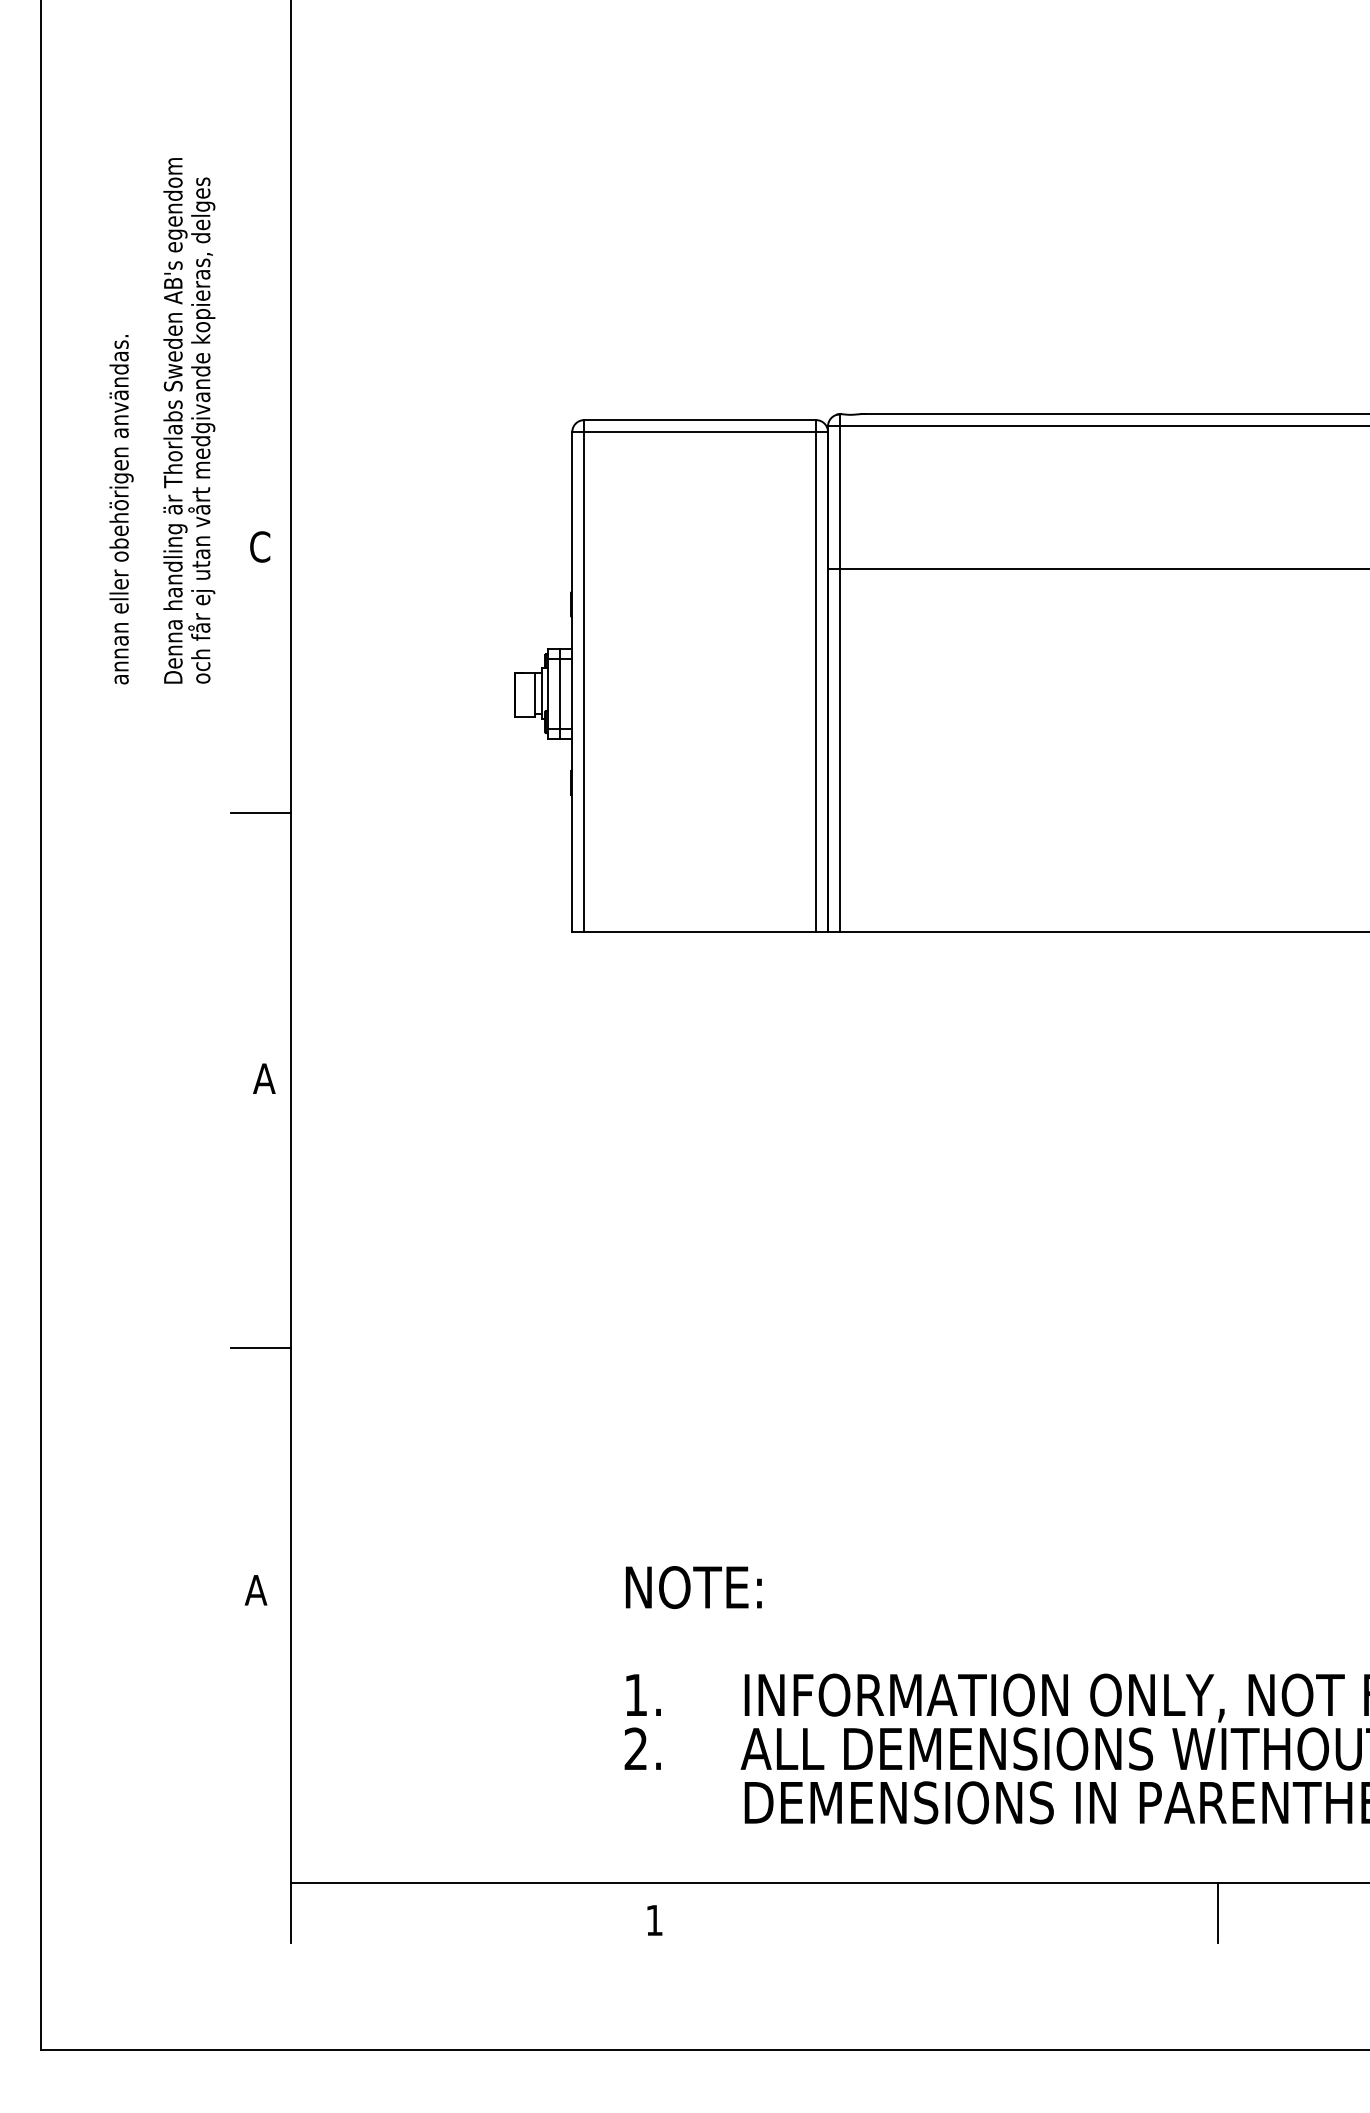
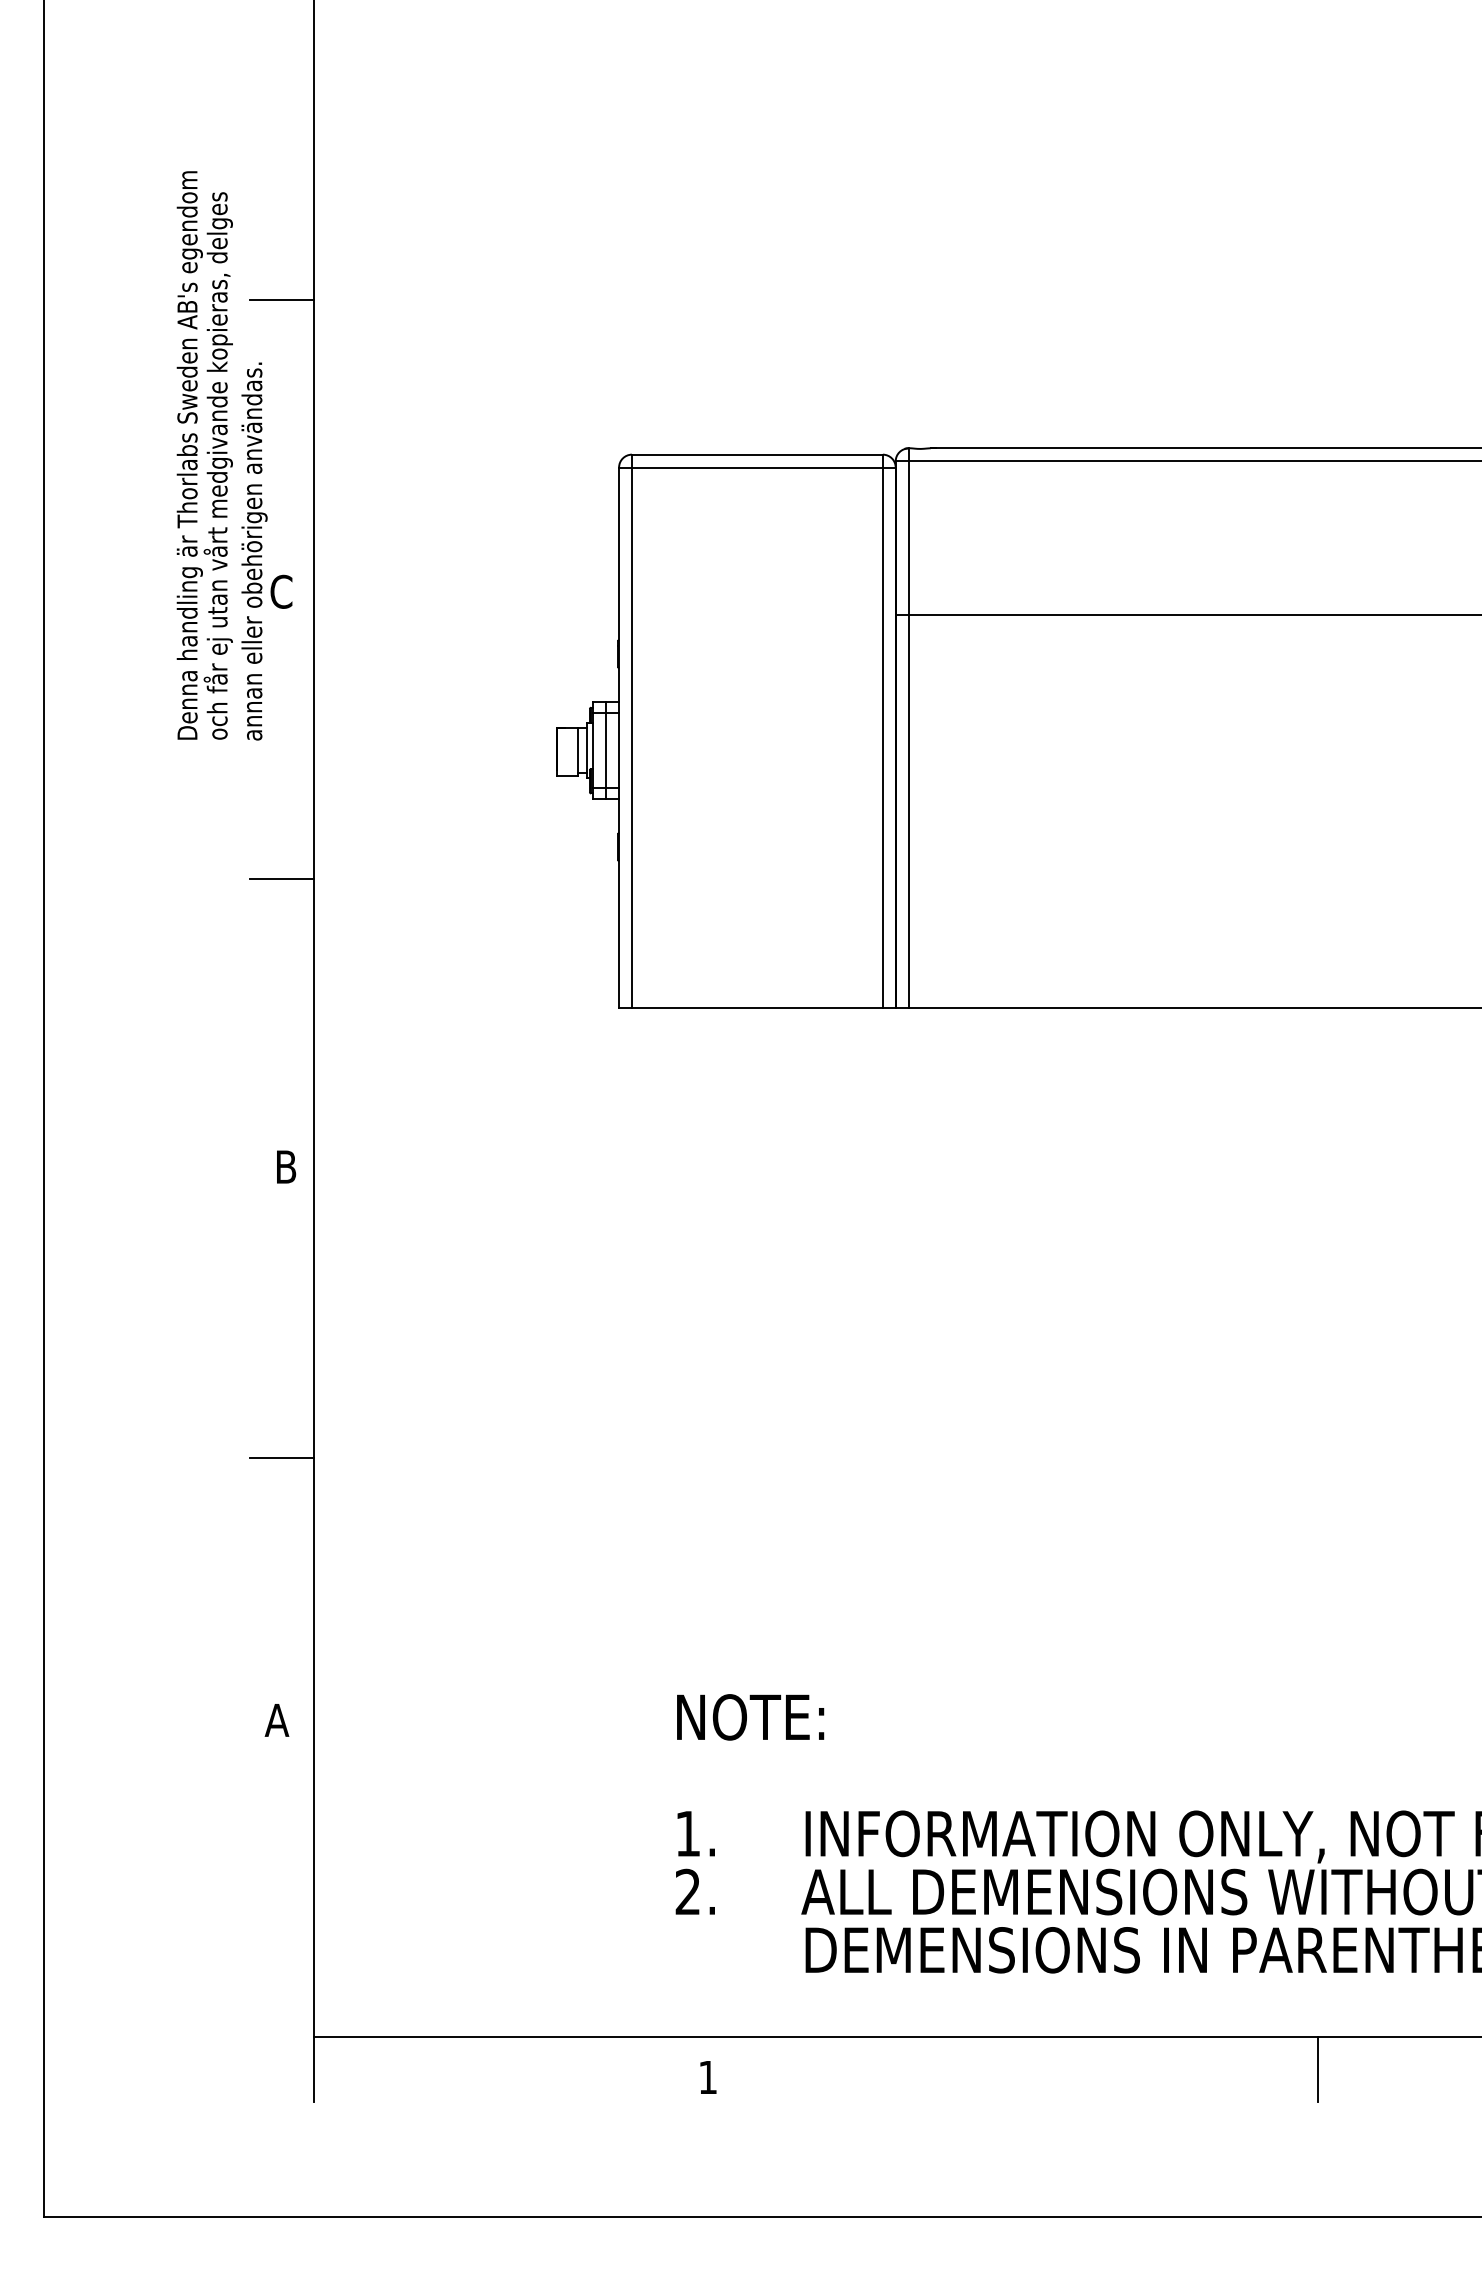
line: (261, 277) -> (282, 300), added
text: (121, 509) -> (254, 551), moved
text: (263, 1078) -> (285, 1166), A -> B

